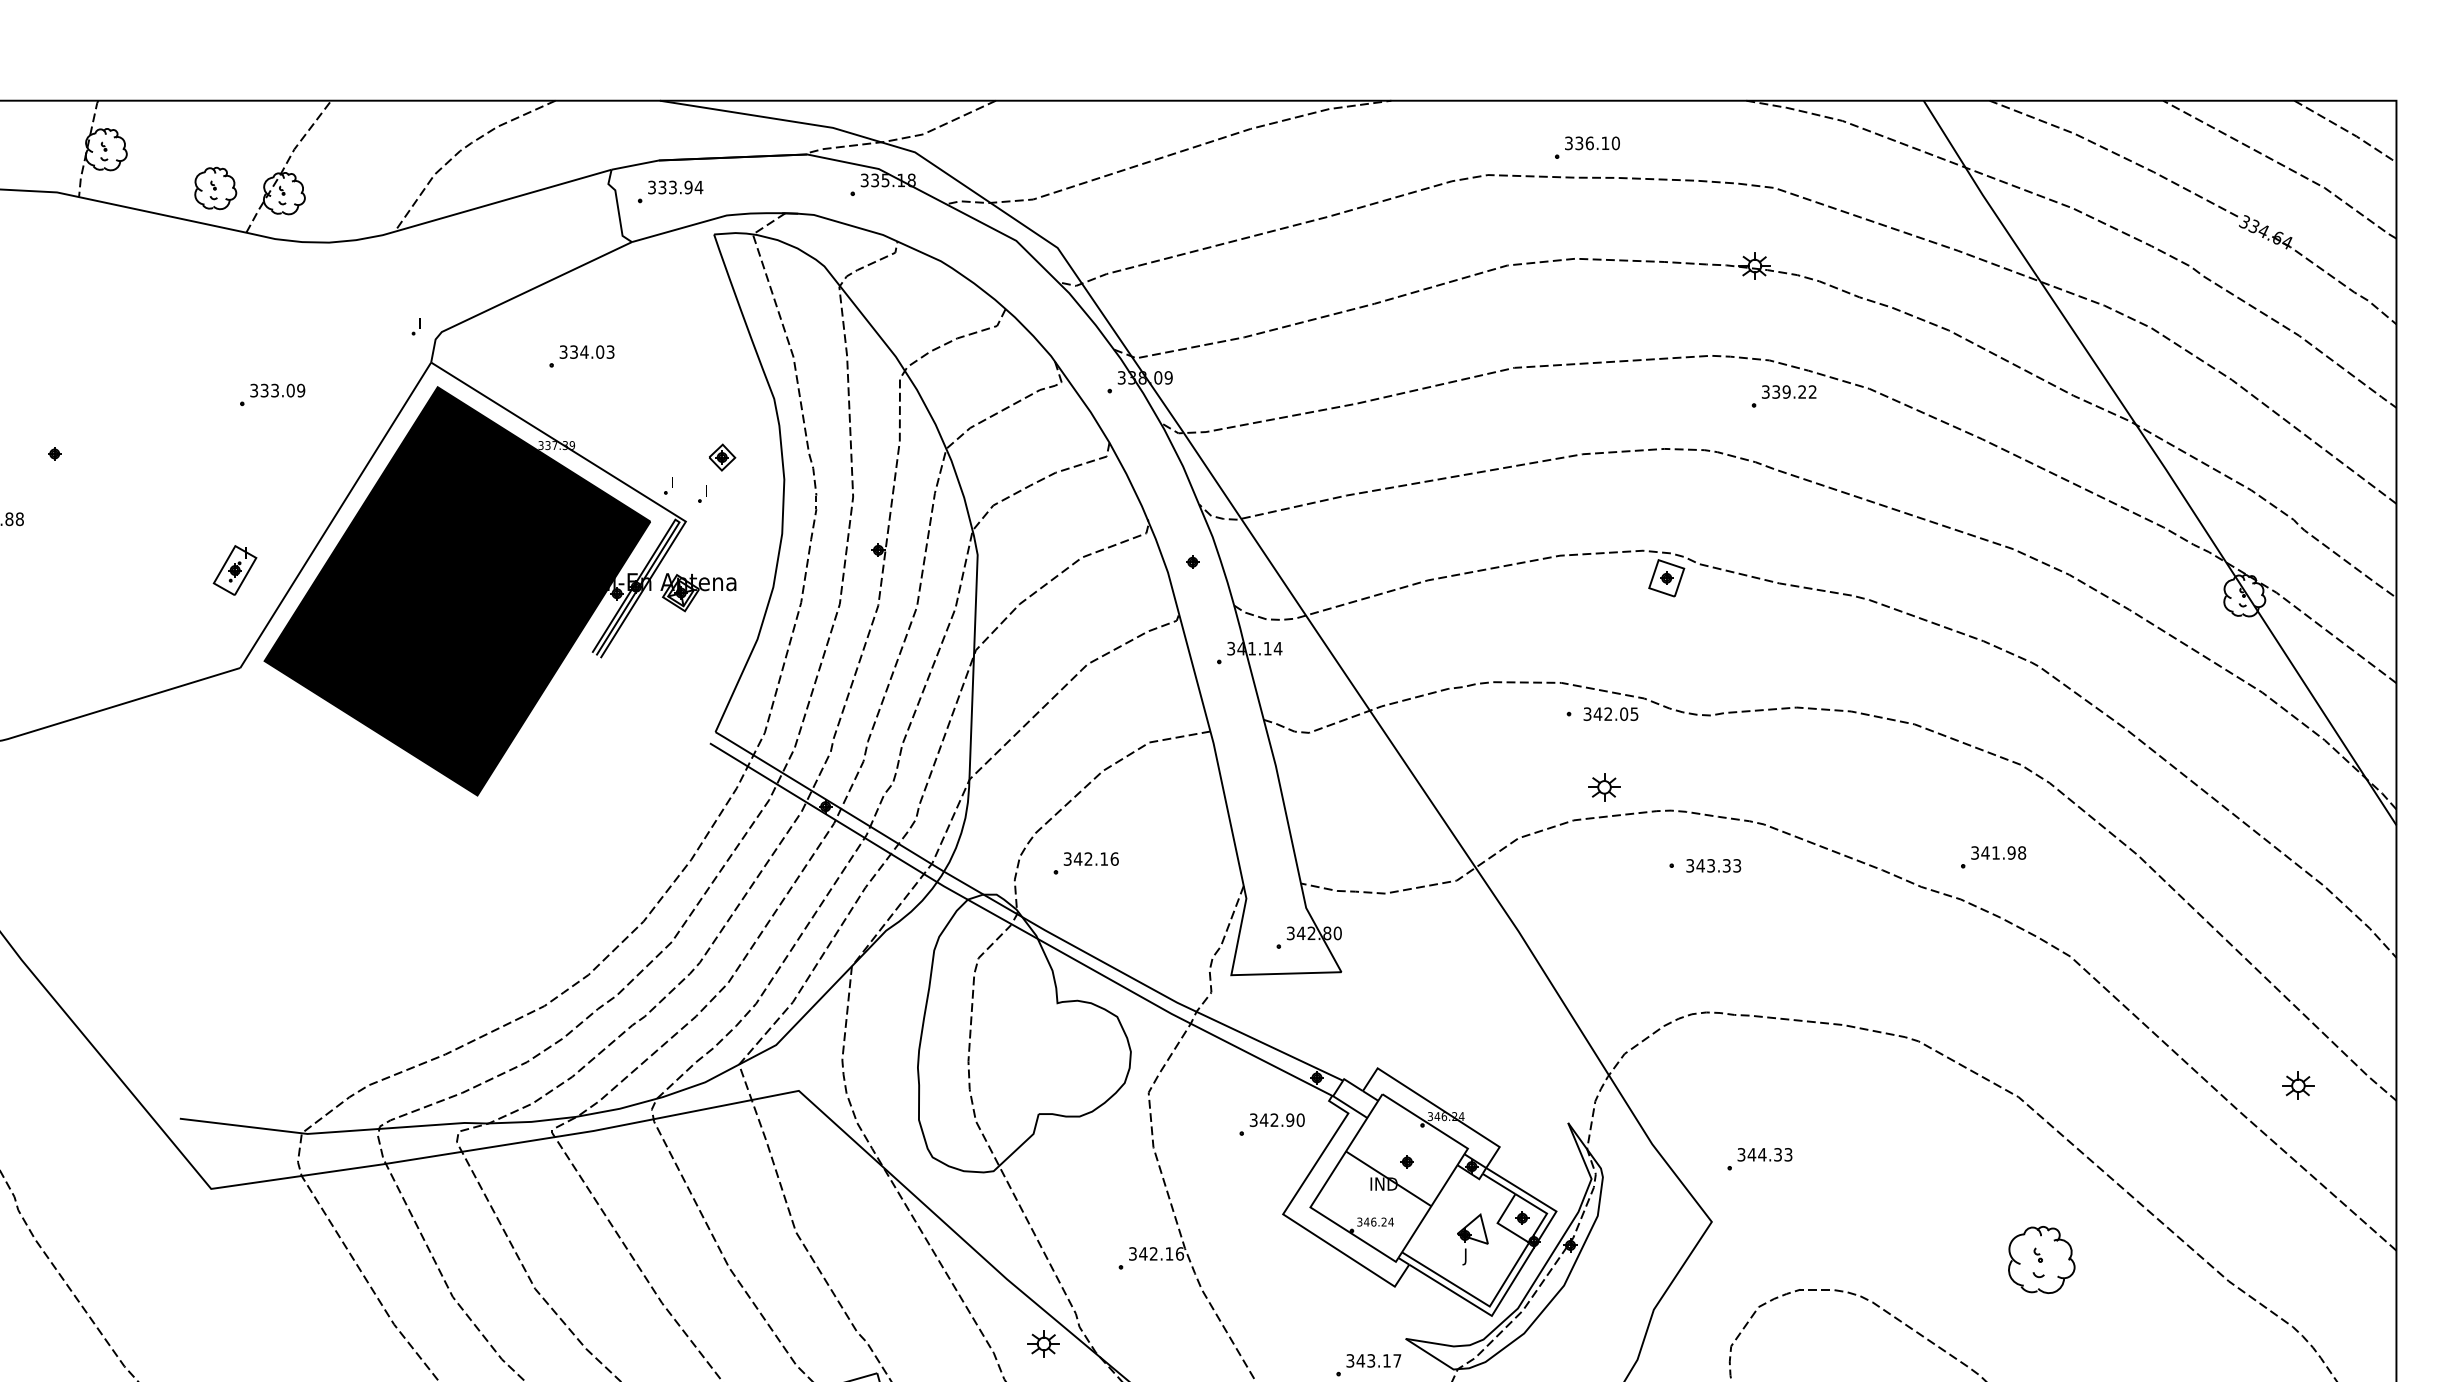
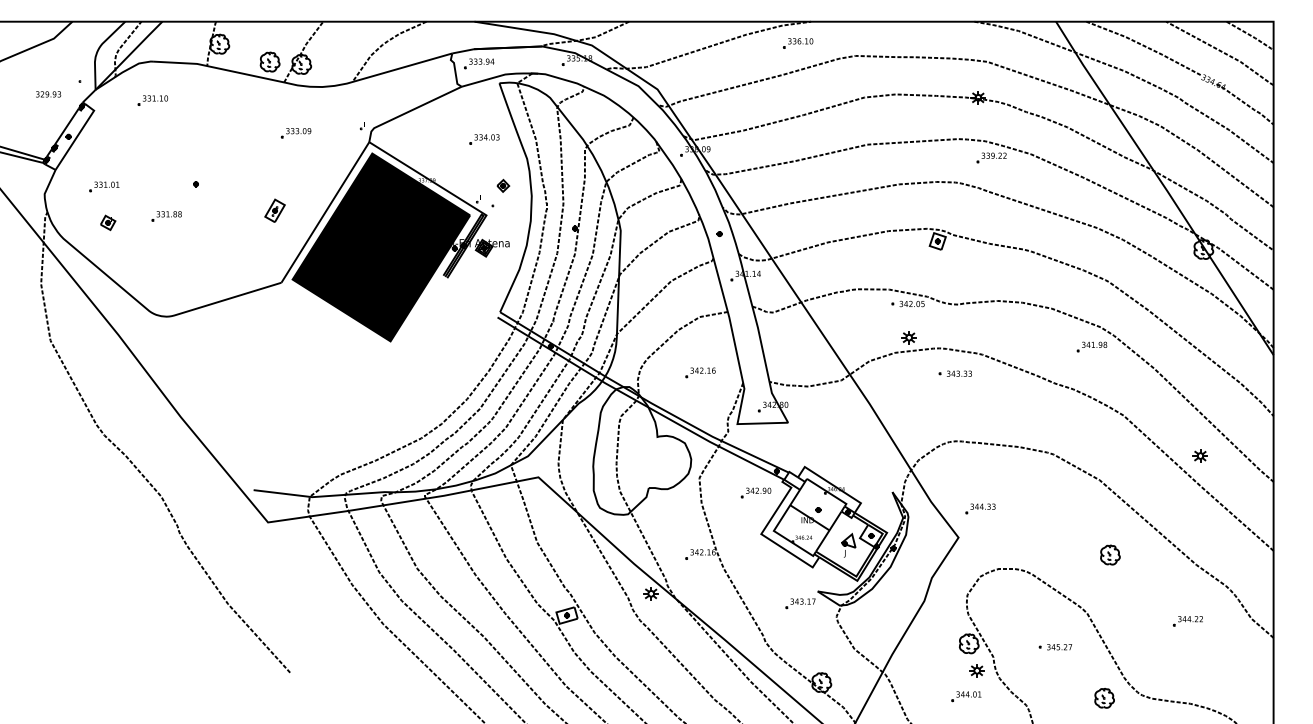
part: (1585, 148) -> (797, 43), moved
part: (581, 356) -> (484, 139), moved
part: (270, 395) -> (295, 133), moved
part: (233, 569) -> (274, 210), moved
part: (1992, 856) -> (1091, 346), moved
part: (1085, 863) -> (700, 372), moved
part: (2296, 1084) -> (1199, 455), moved
part: (2041, 1258) -> (1110, 554), size x0.62

